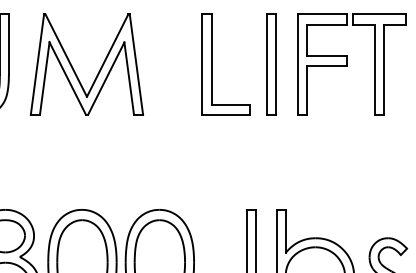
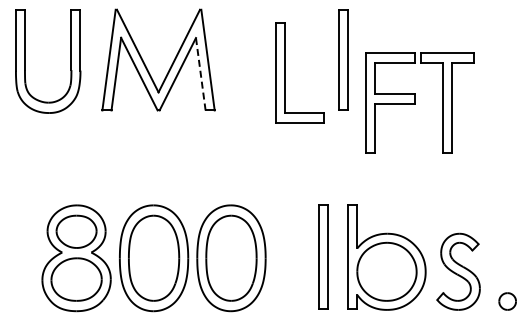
part: (211, 63) -> (285, 72), moved
part: (351, 63) -> (419, 102), moved
line: (128, 78) -> (200, 74), solid -> dashed

